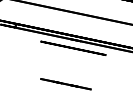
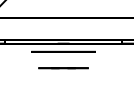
line: (65, 84) -> (63, 68), moved

